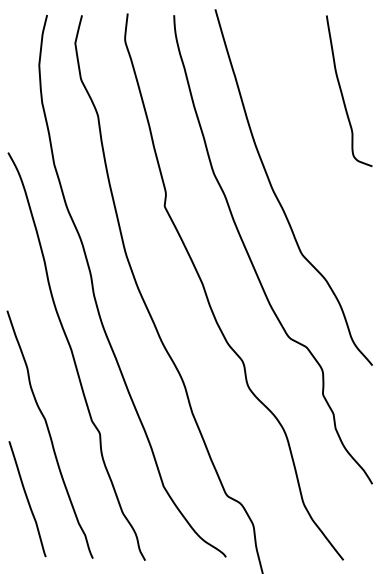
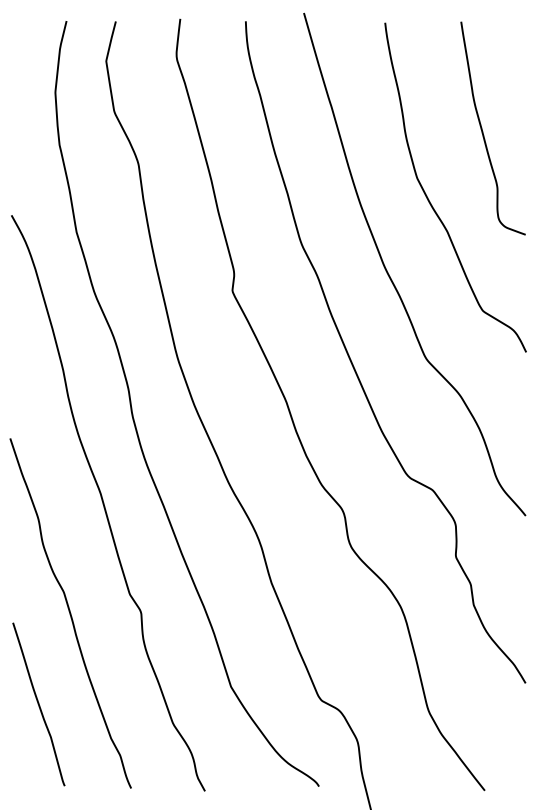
curve: (304, 141) -> (429, 199), added

